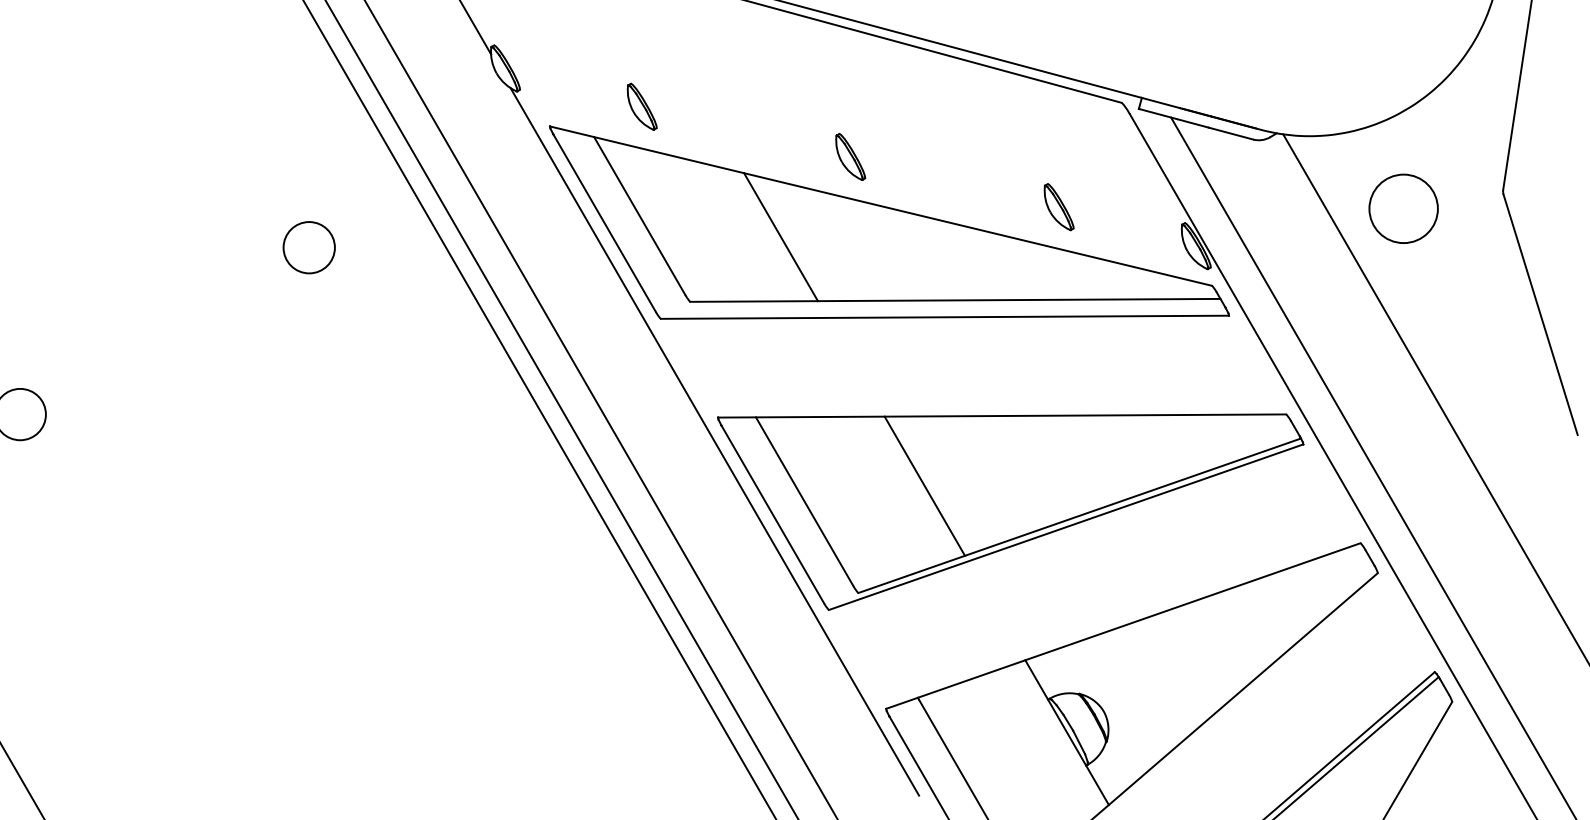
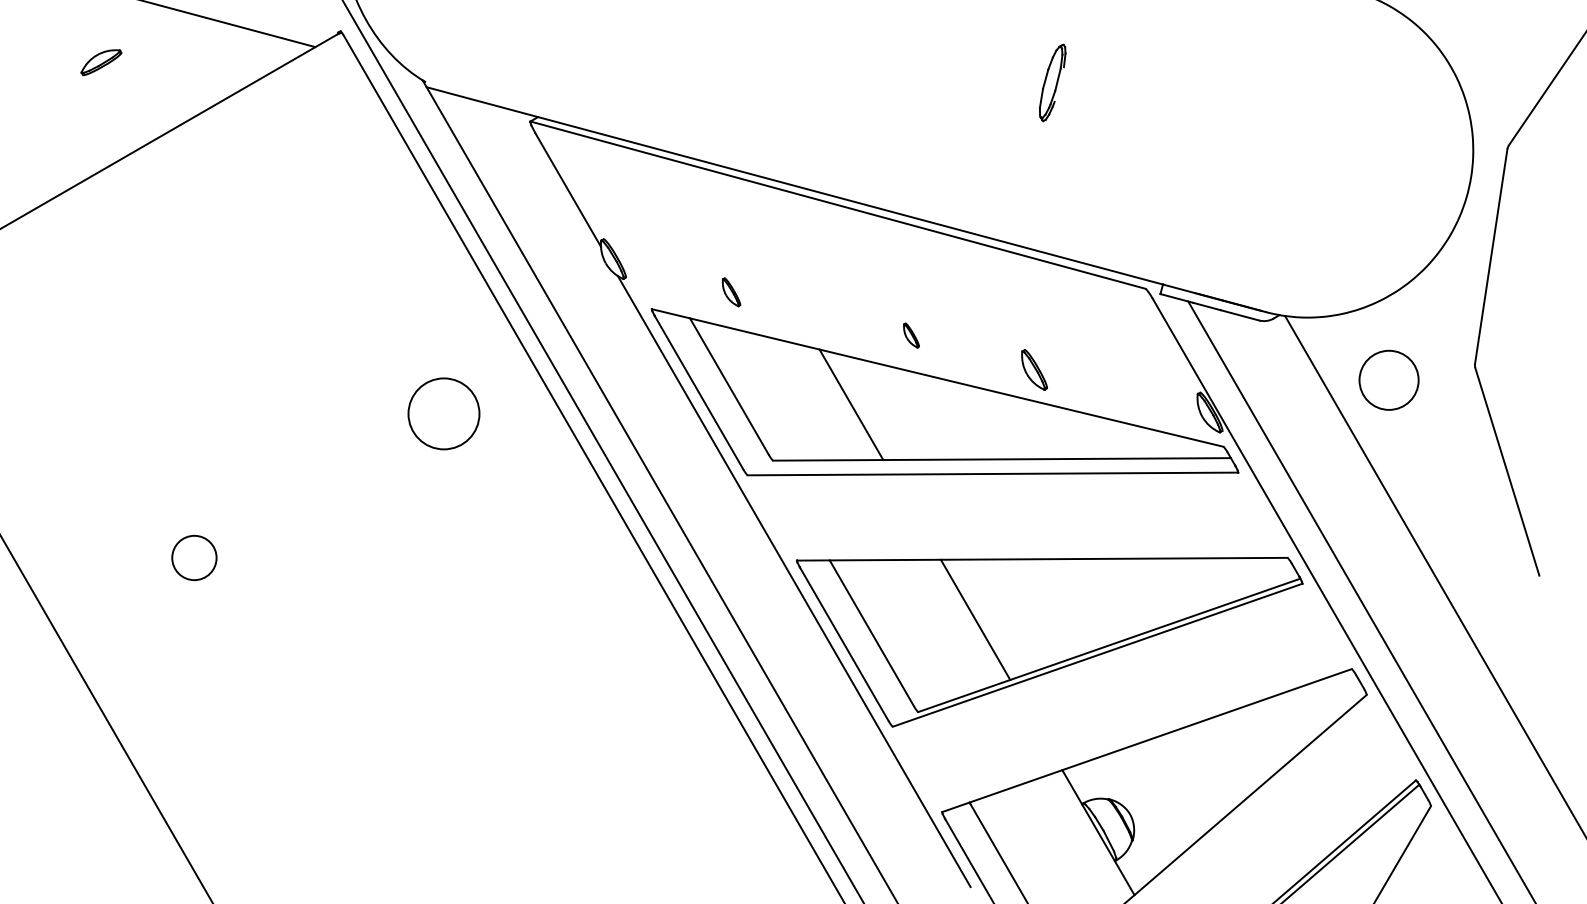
part: (642, 107) -> (731, 292), size x0.7
part: (850, 156) -> (911, 335), size x0.6
part: (1059, 206) -> (1034, 369), moved
circle: (308, 247) -> (443, 413), size x1.6

